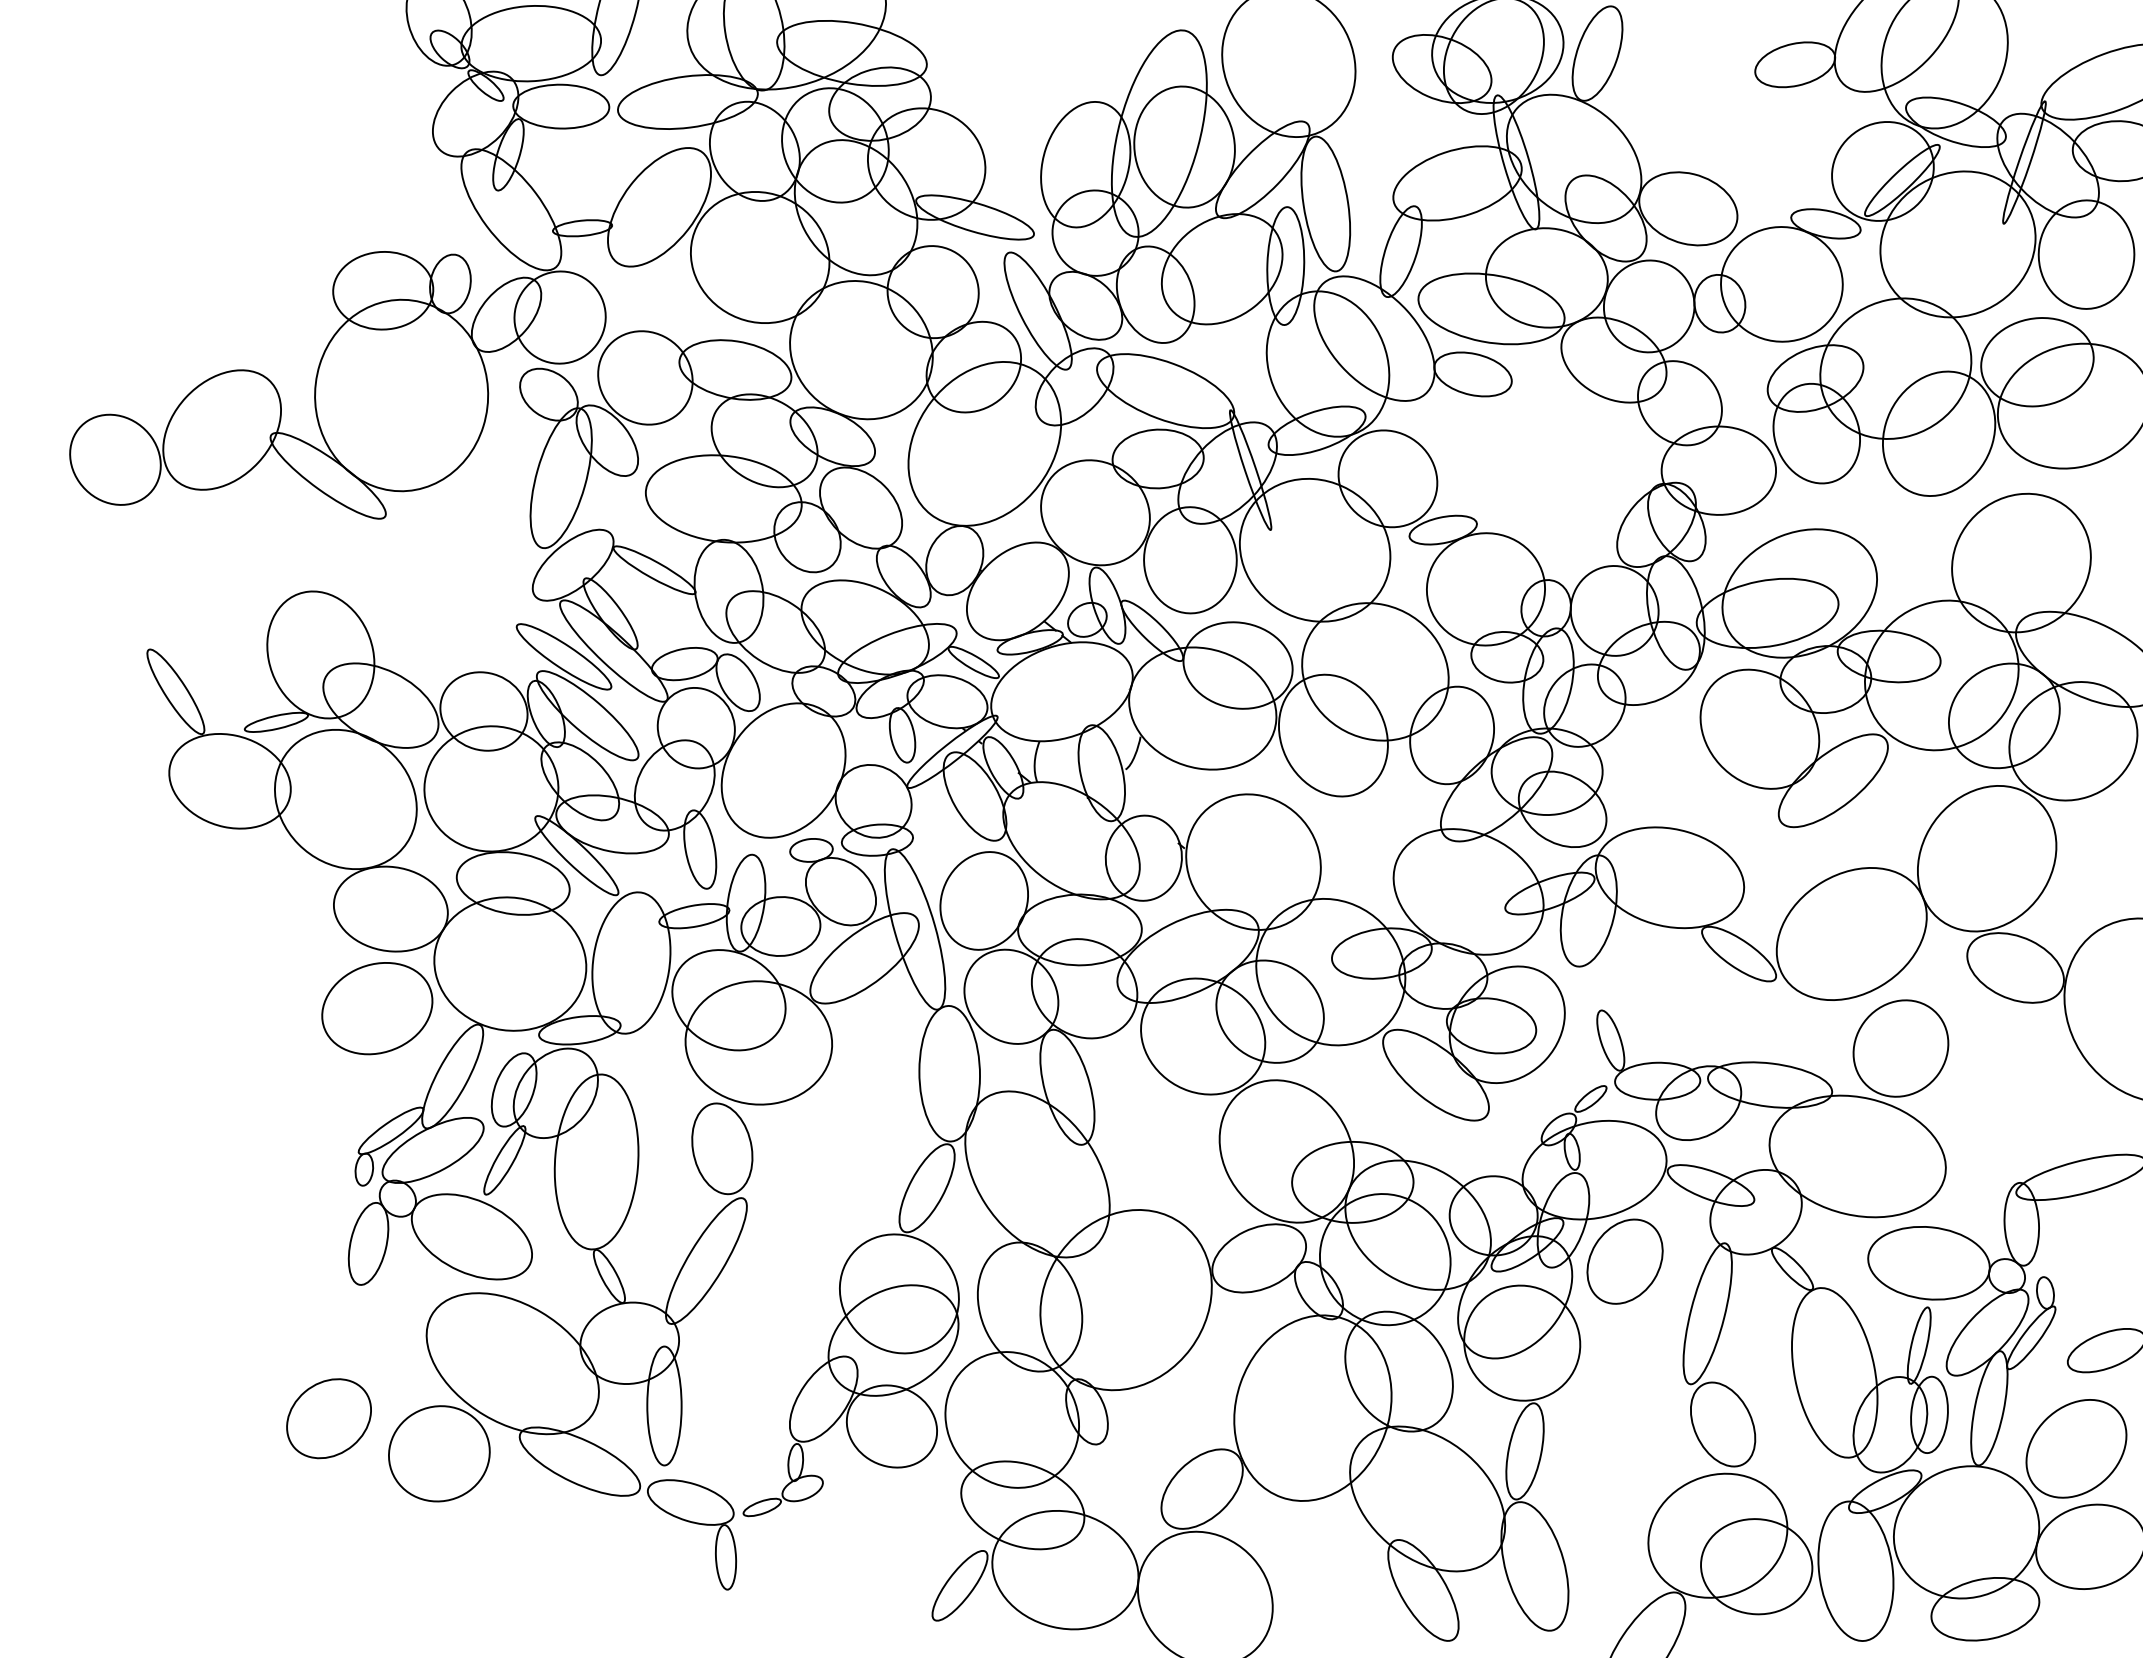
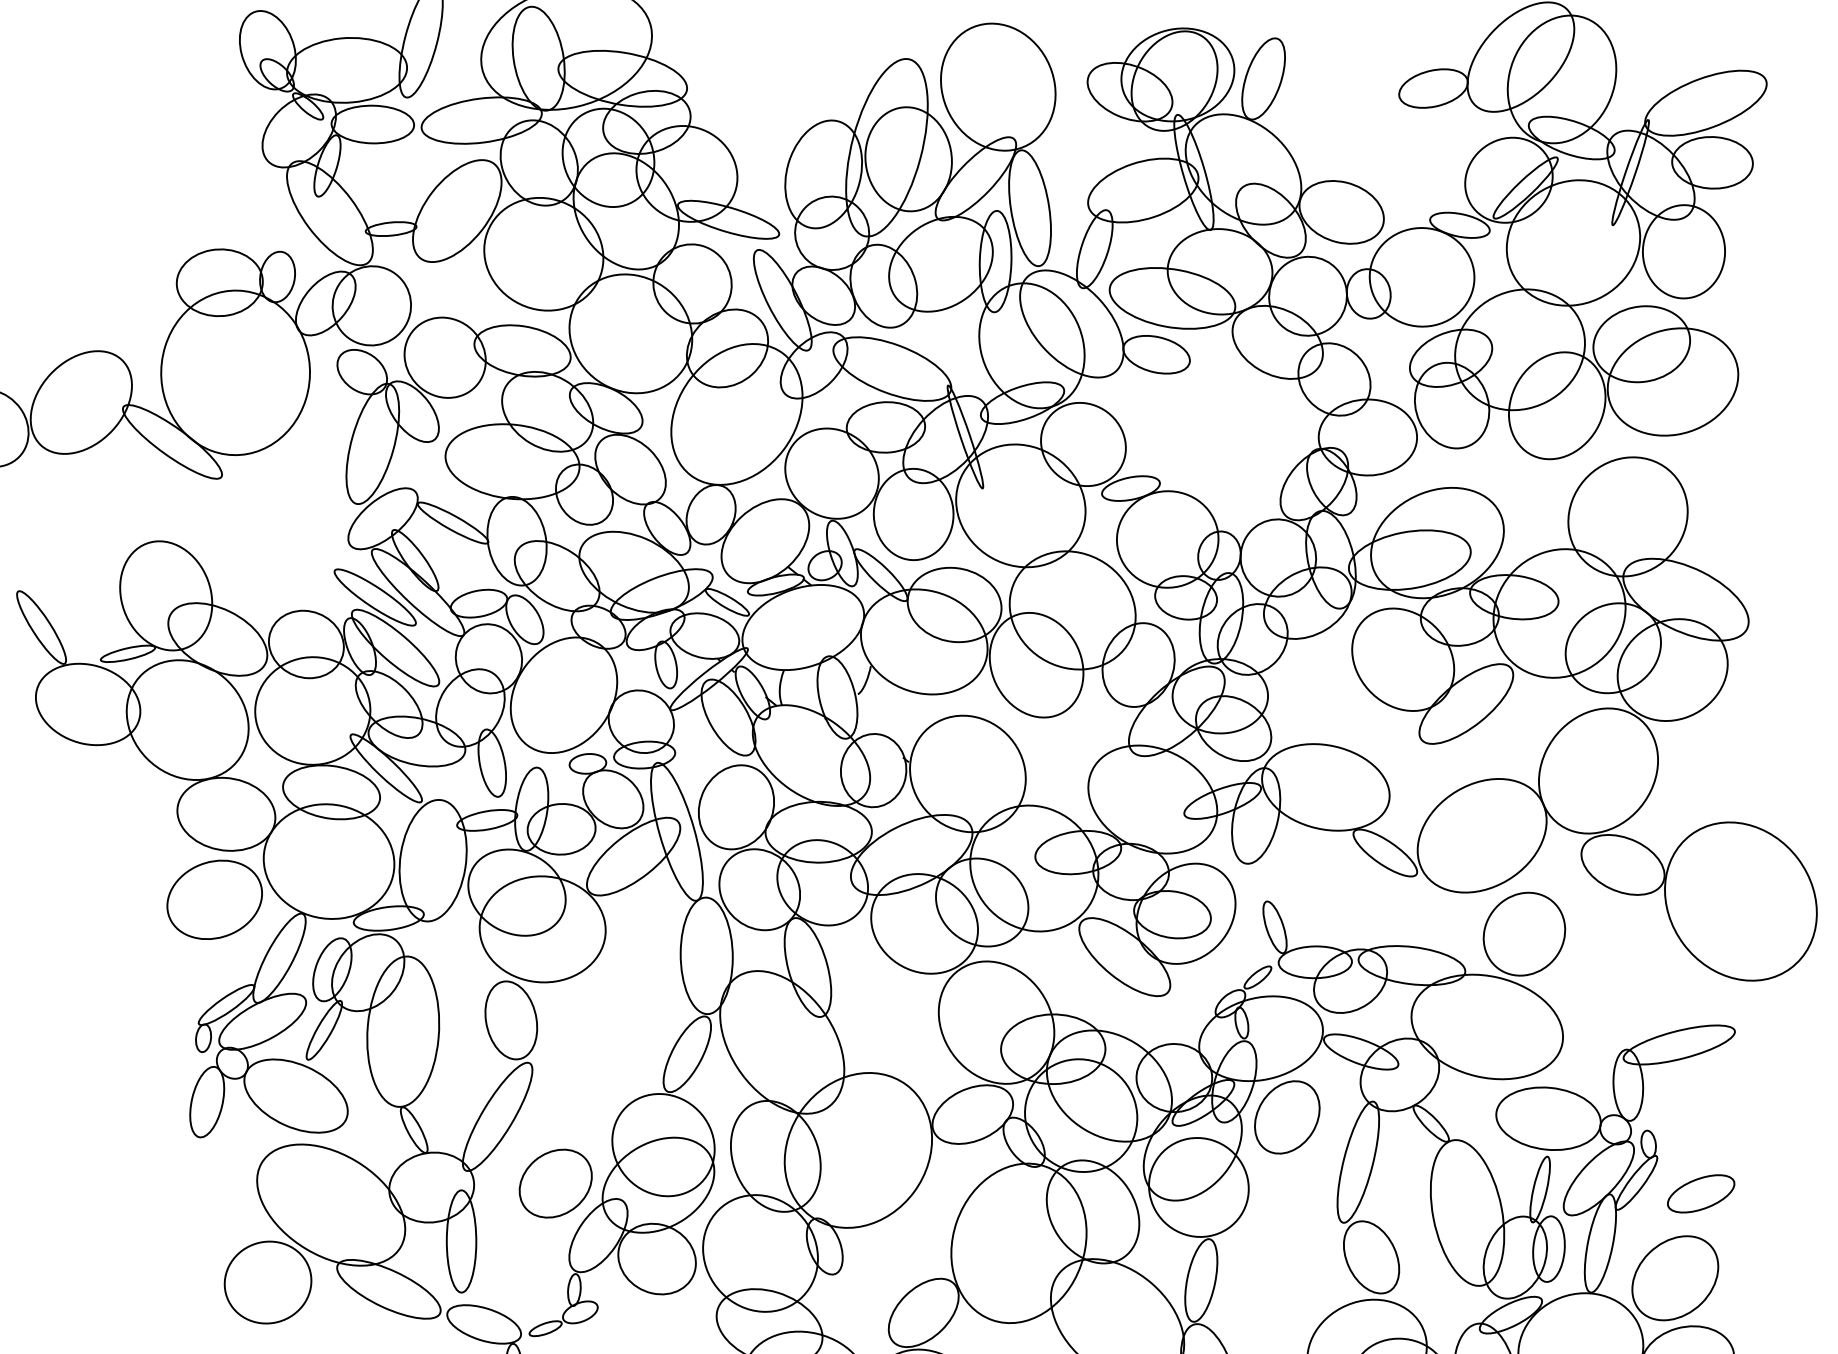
part: (328, 1418) -> (555, 1183), moved

